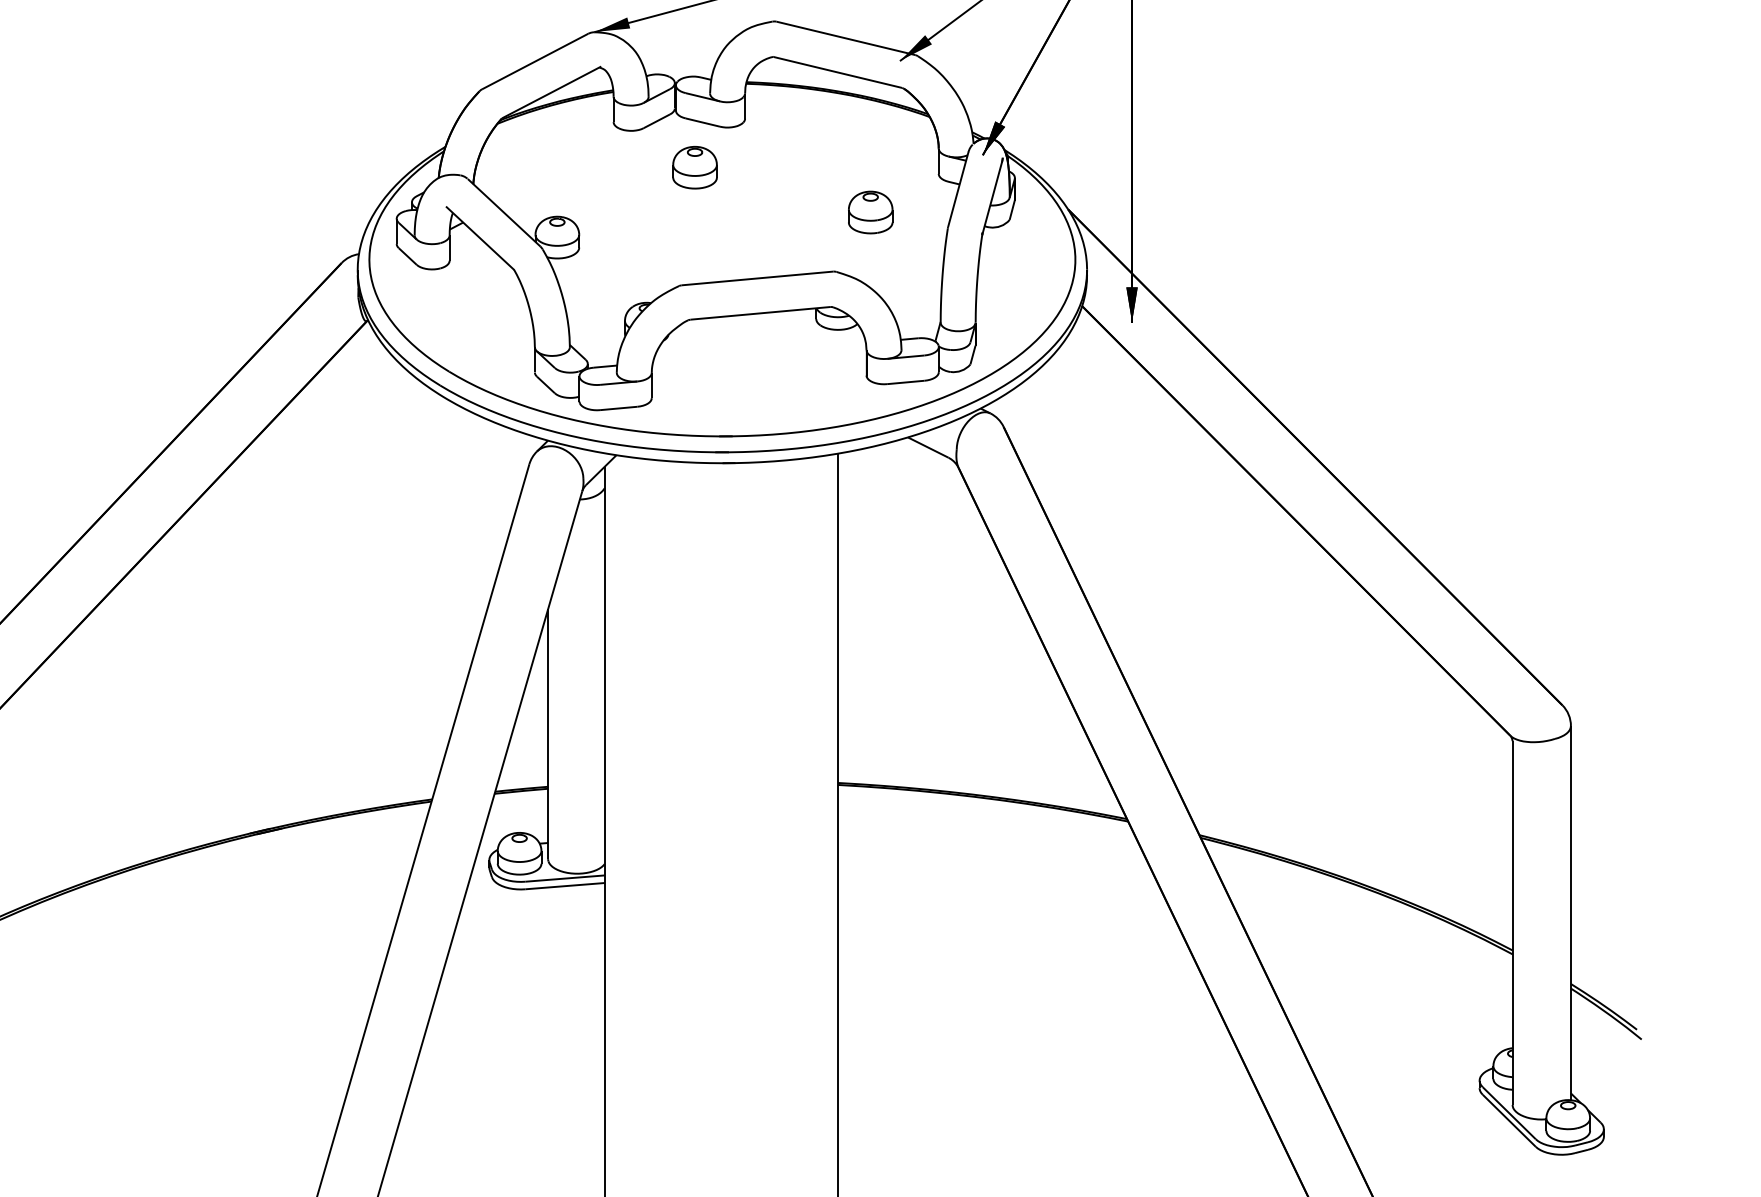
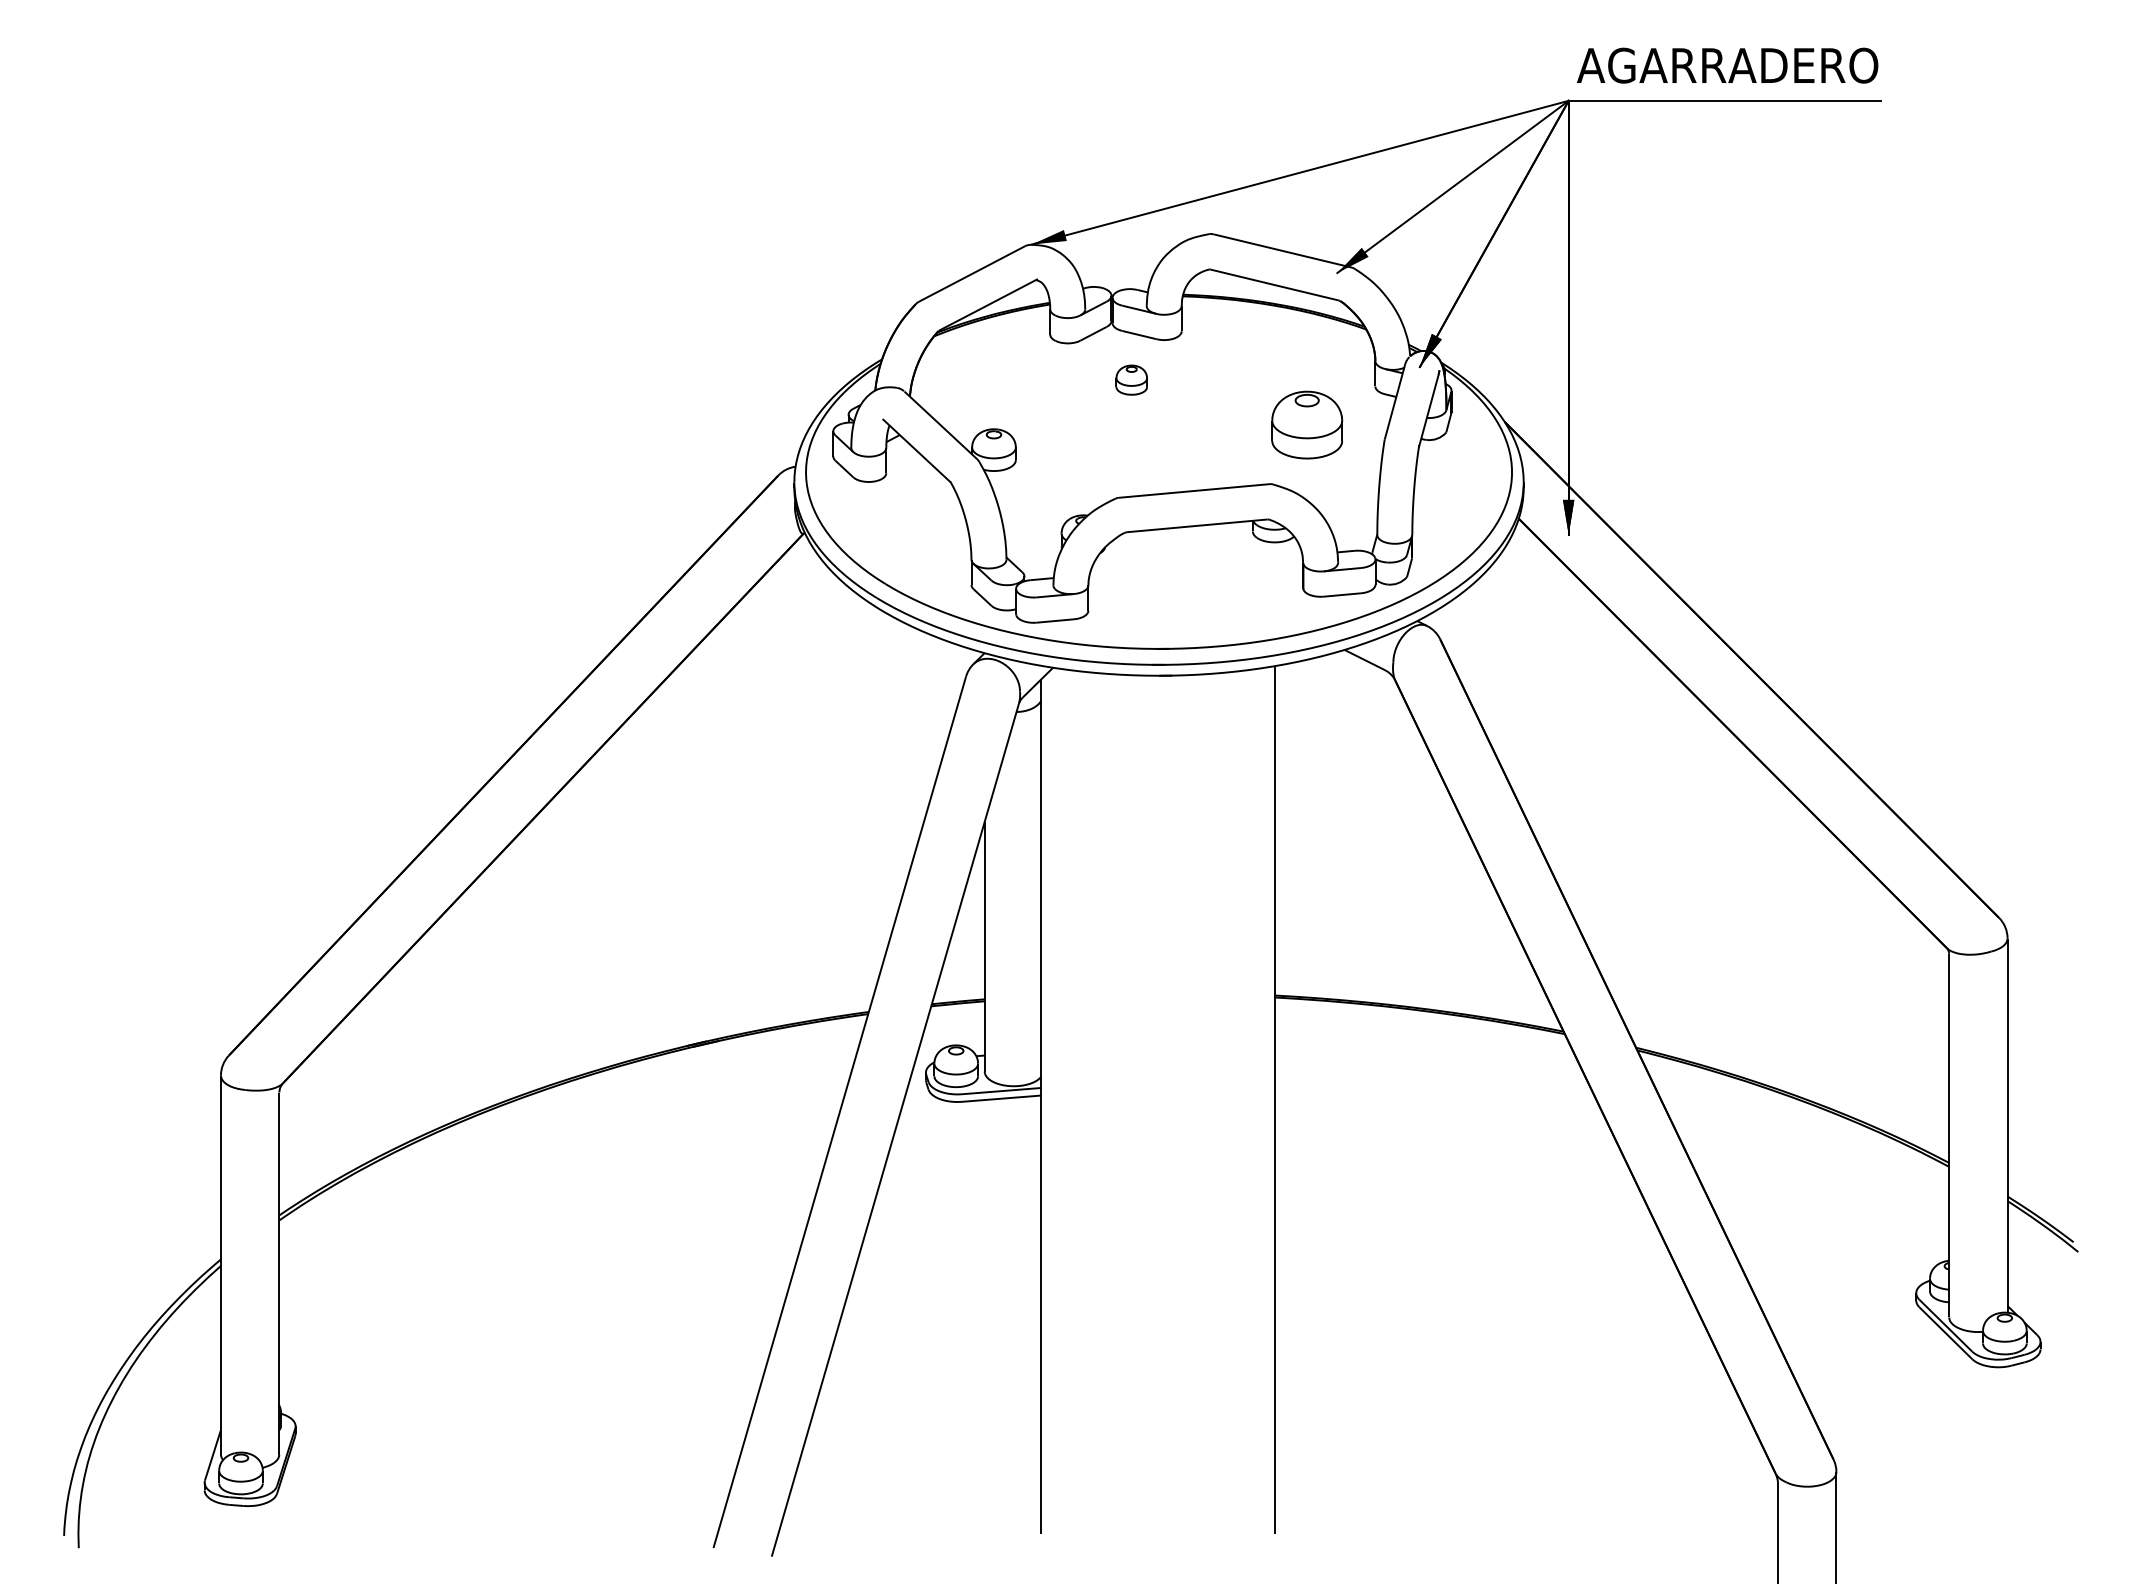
part: (694, 166) -> (1131, 379), size x0.7
part: (870, 211) -> (1307, 424), size x1.6

